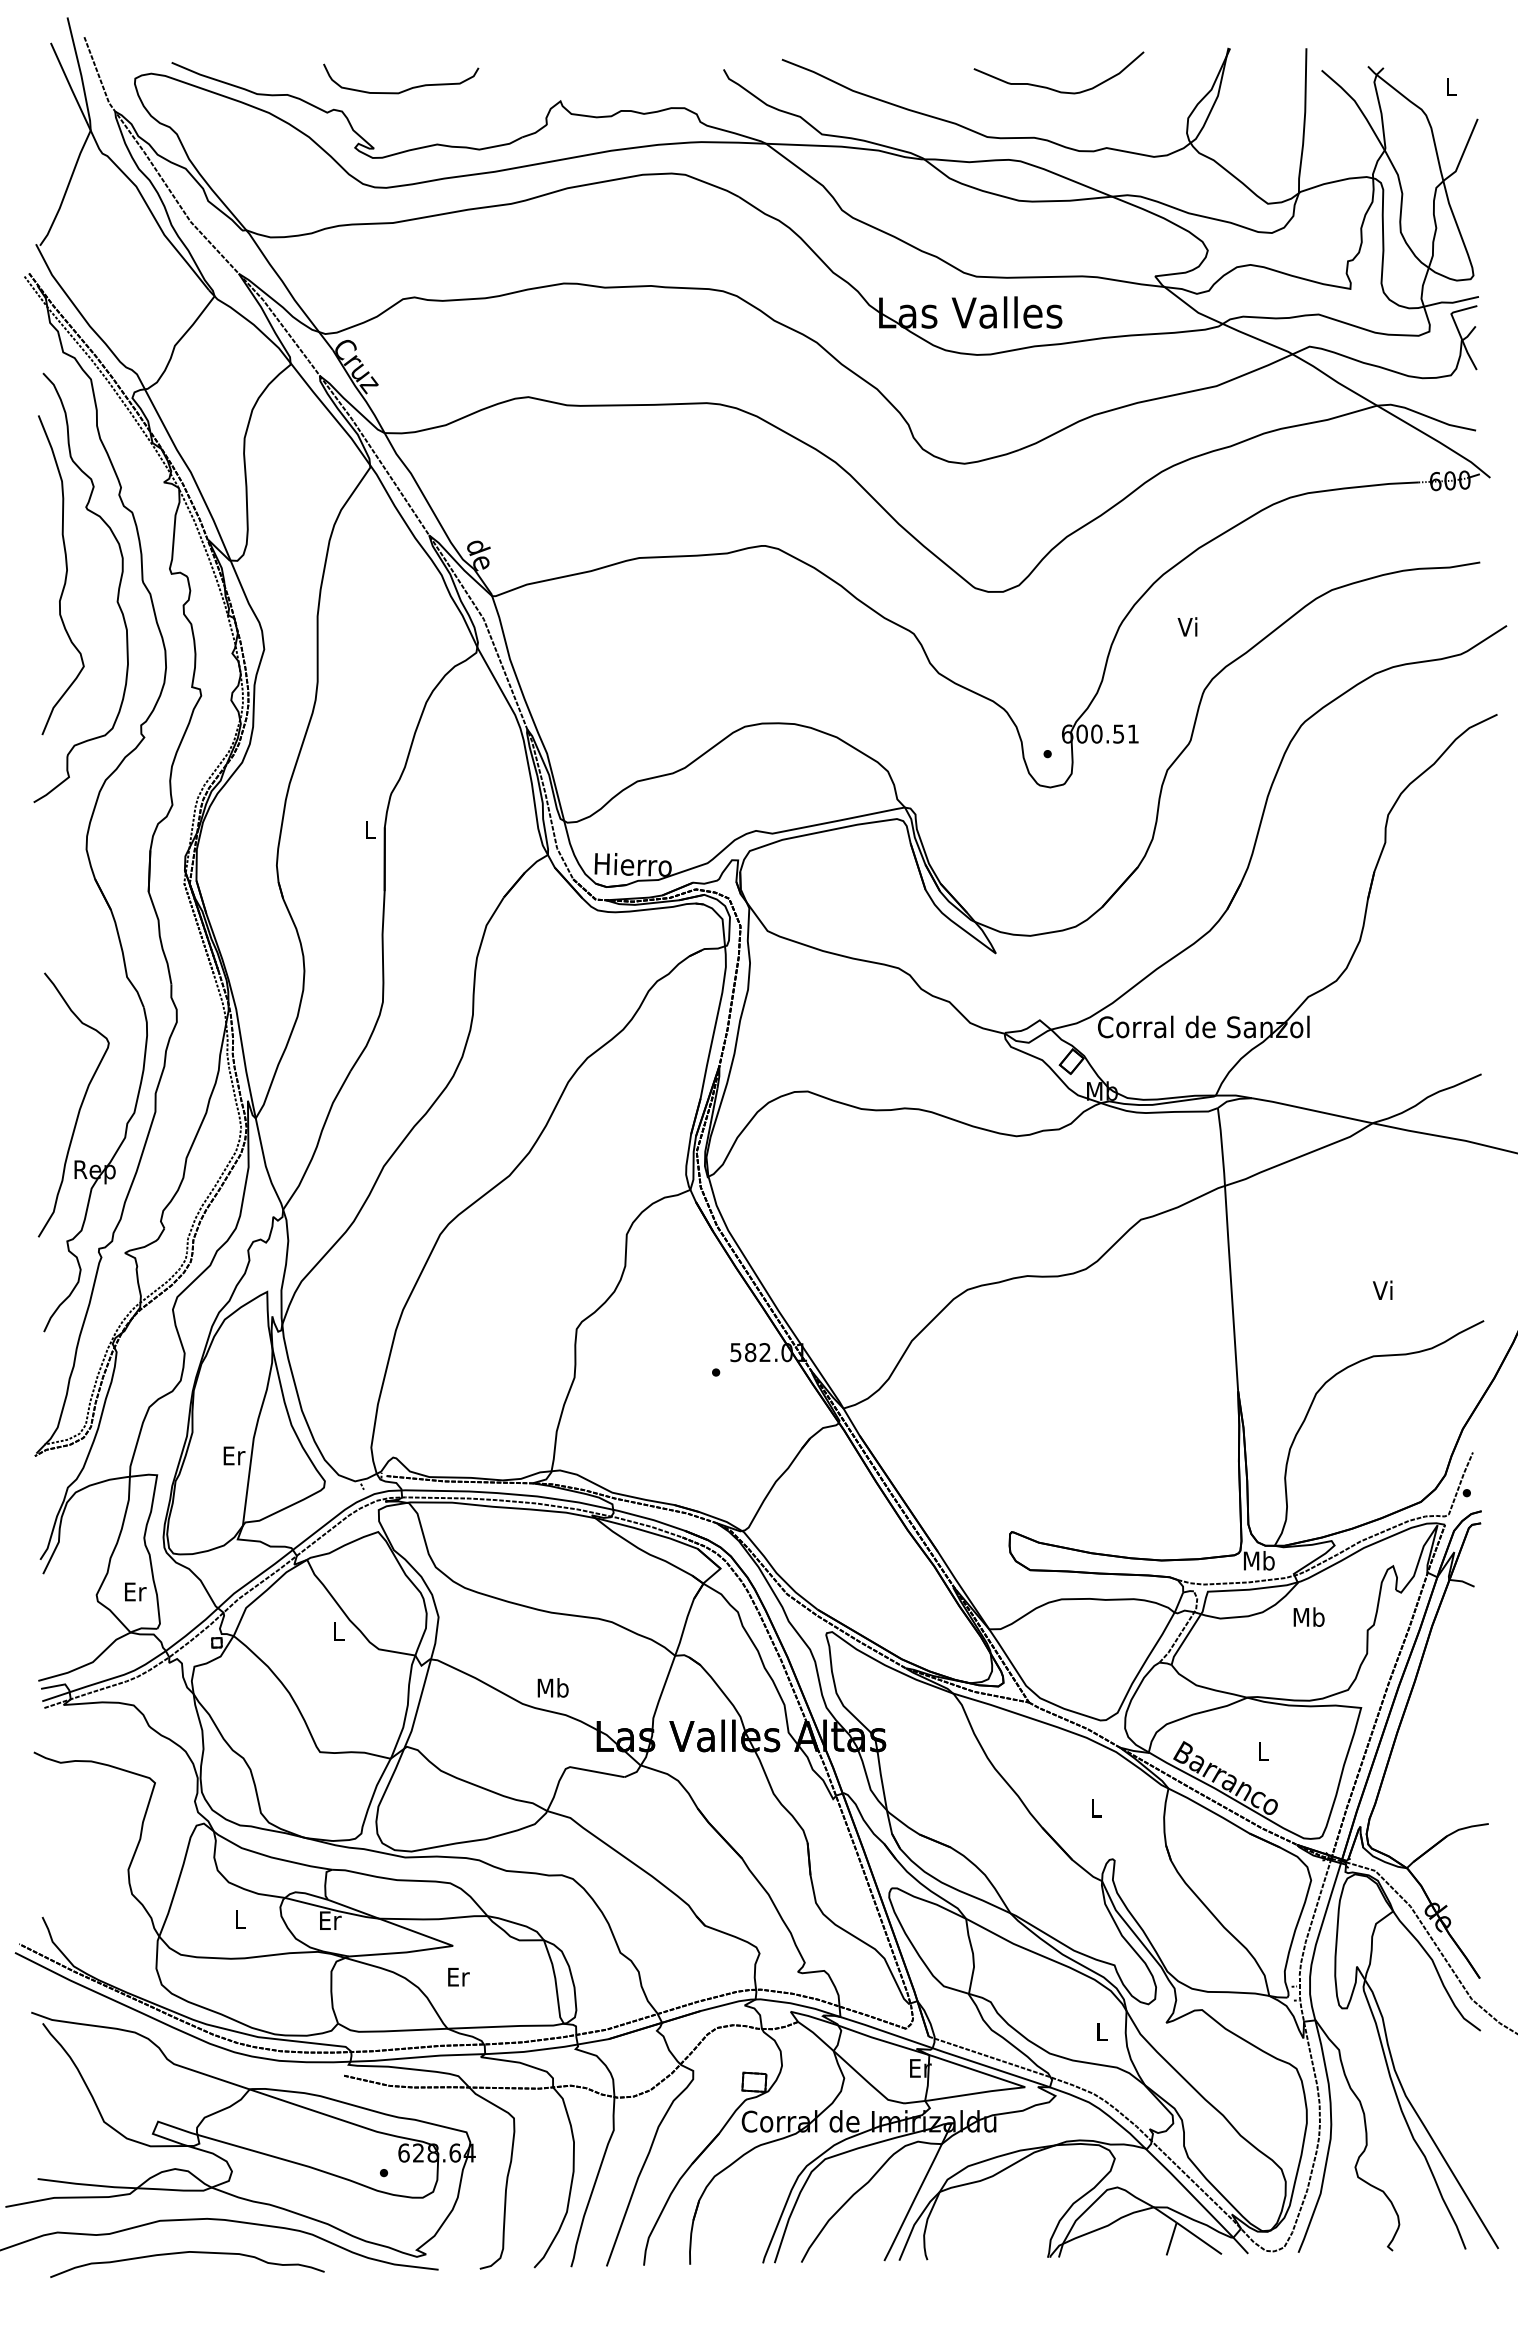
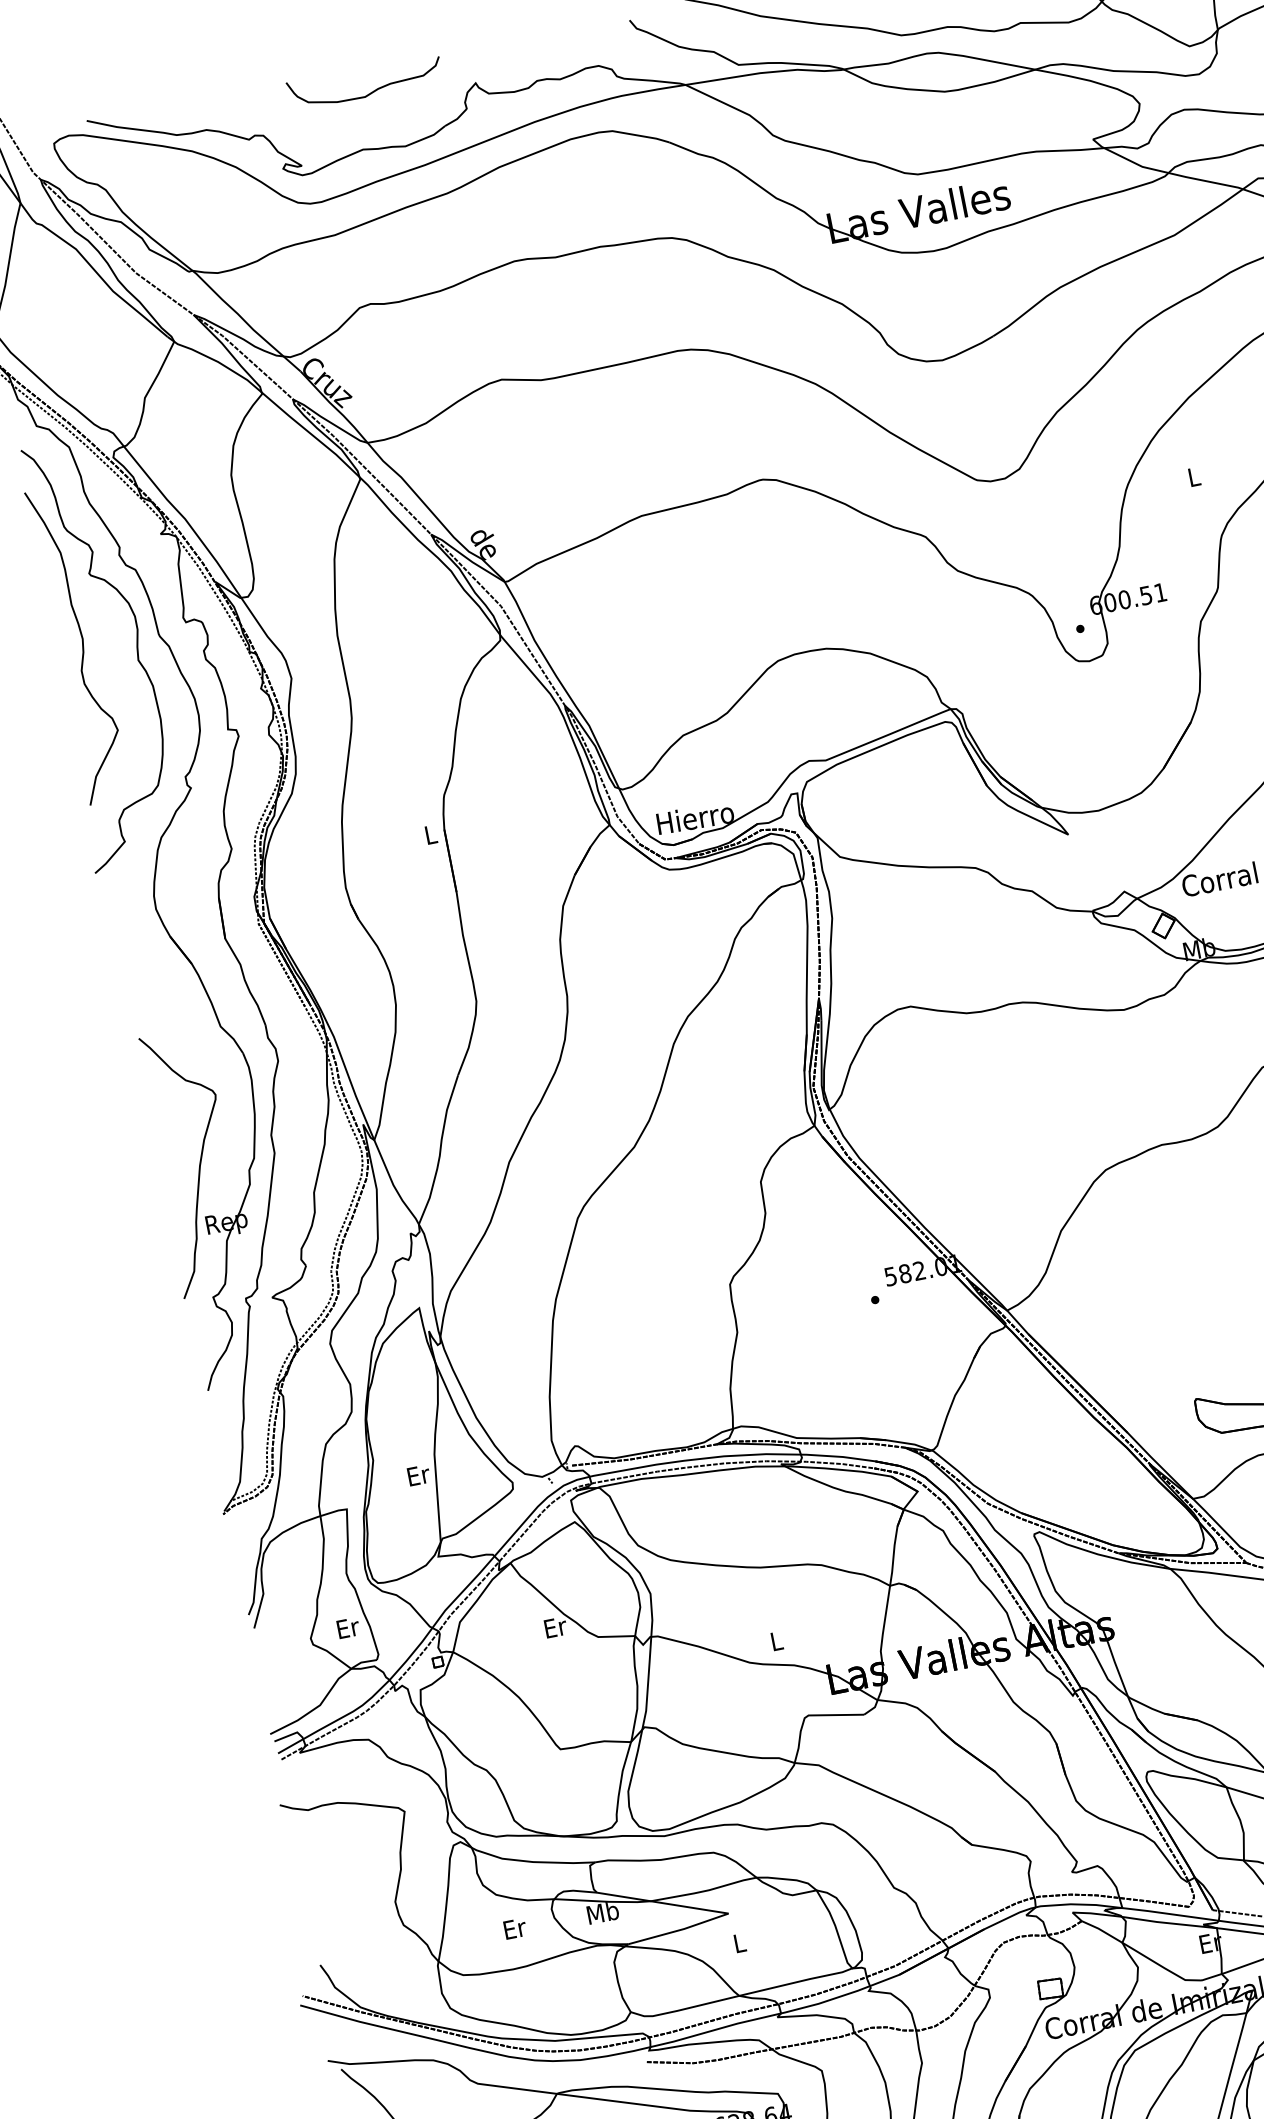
curve: (405, 89) -> (371, 91), moved
text: (1187, 626) -> (1192, 476), Vi -> L
text: (339, 1631) -> (556, 1627), L -> Er
text: (552, 1687) -> (775, 1640), Mb -> L
text: (240, 1919) -> (514, 1928), L -> Er
text: (329, 1920) -> (602, 1912), Er -> Mb
text: (458, 1976) -> (739, 1942), Er -> L

